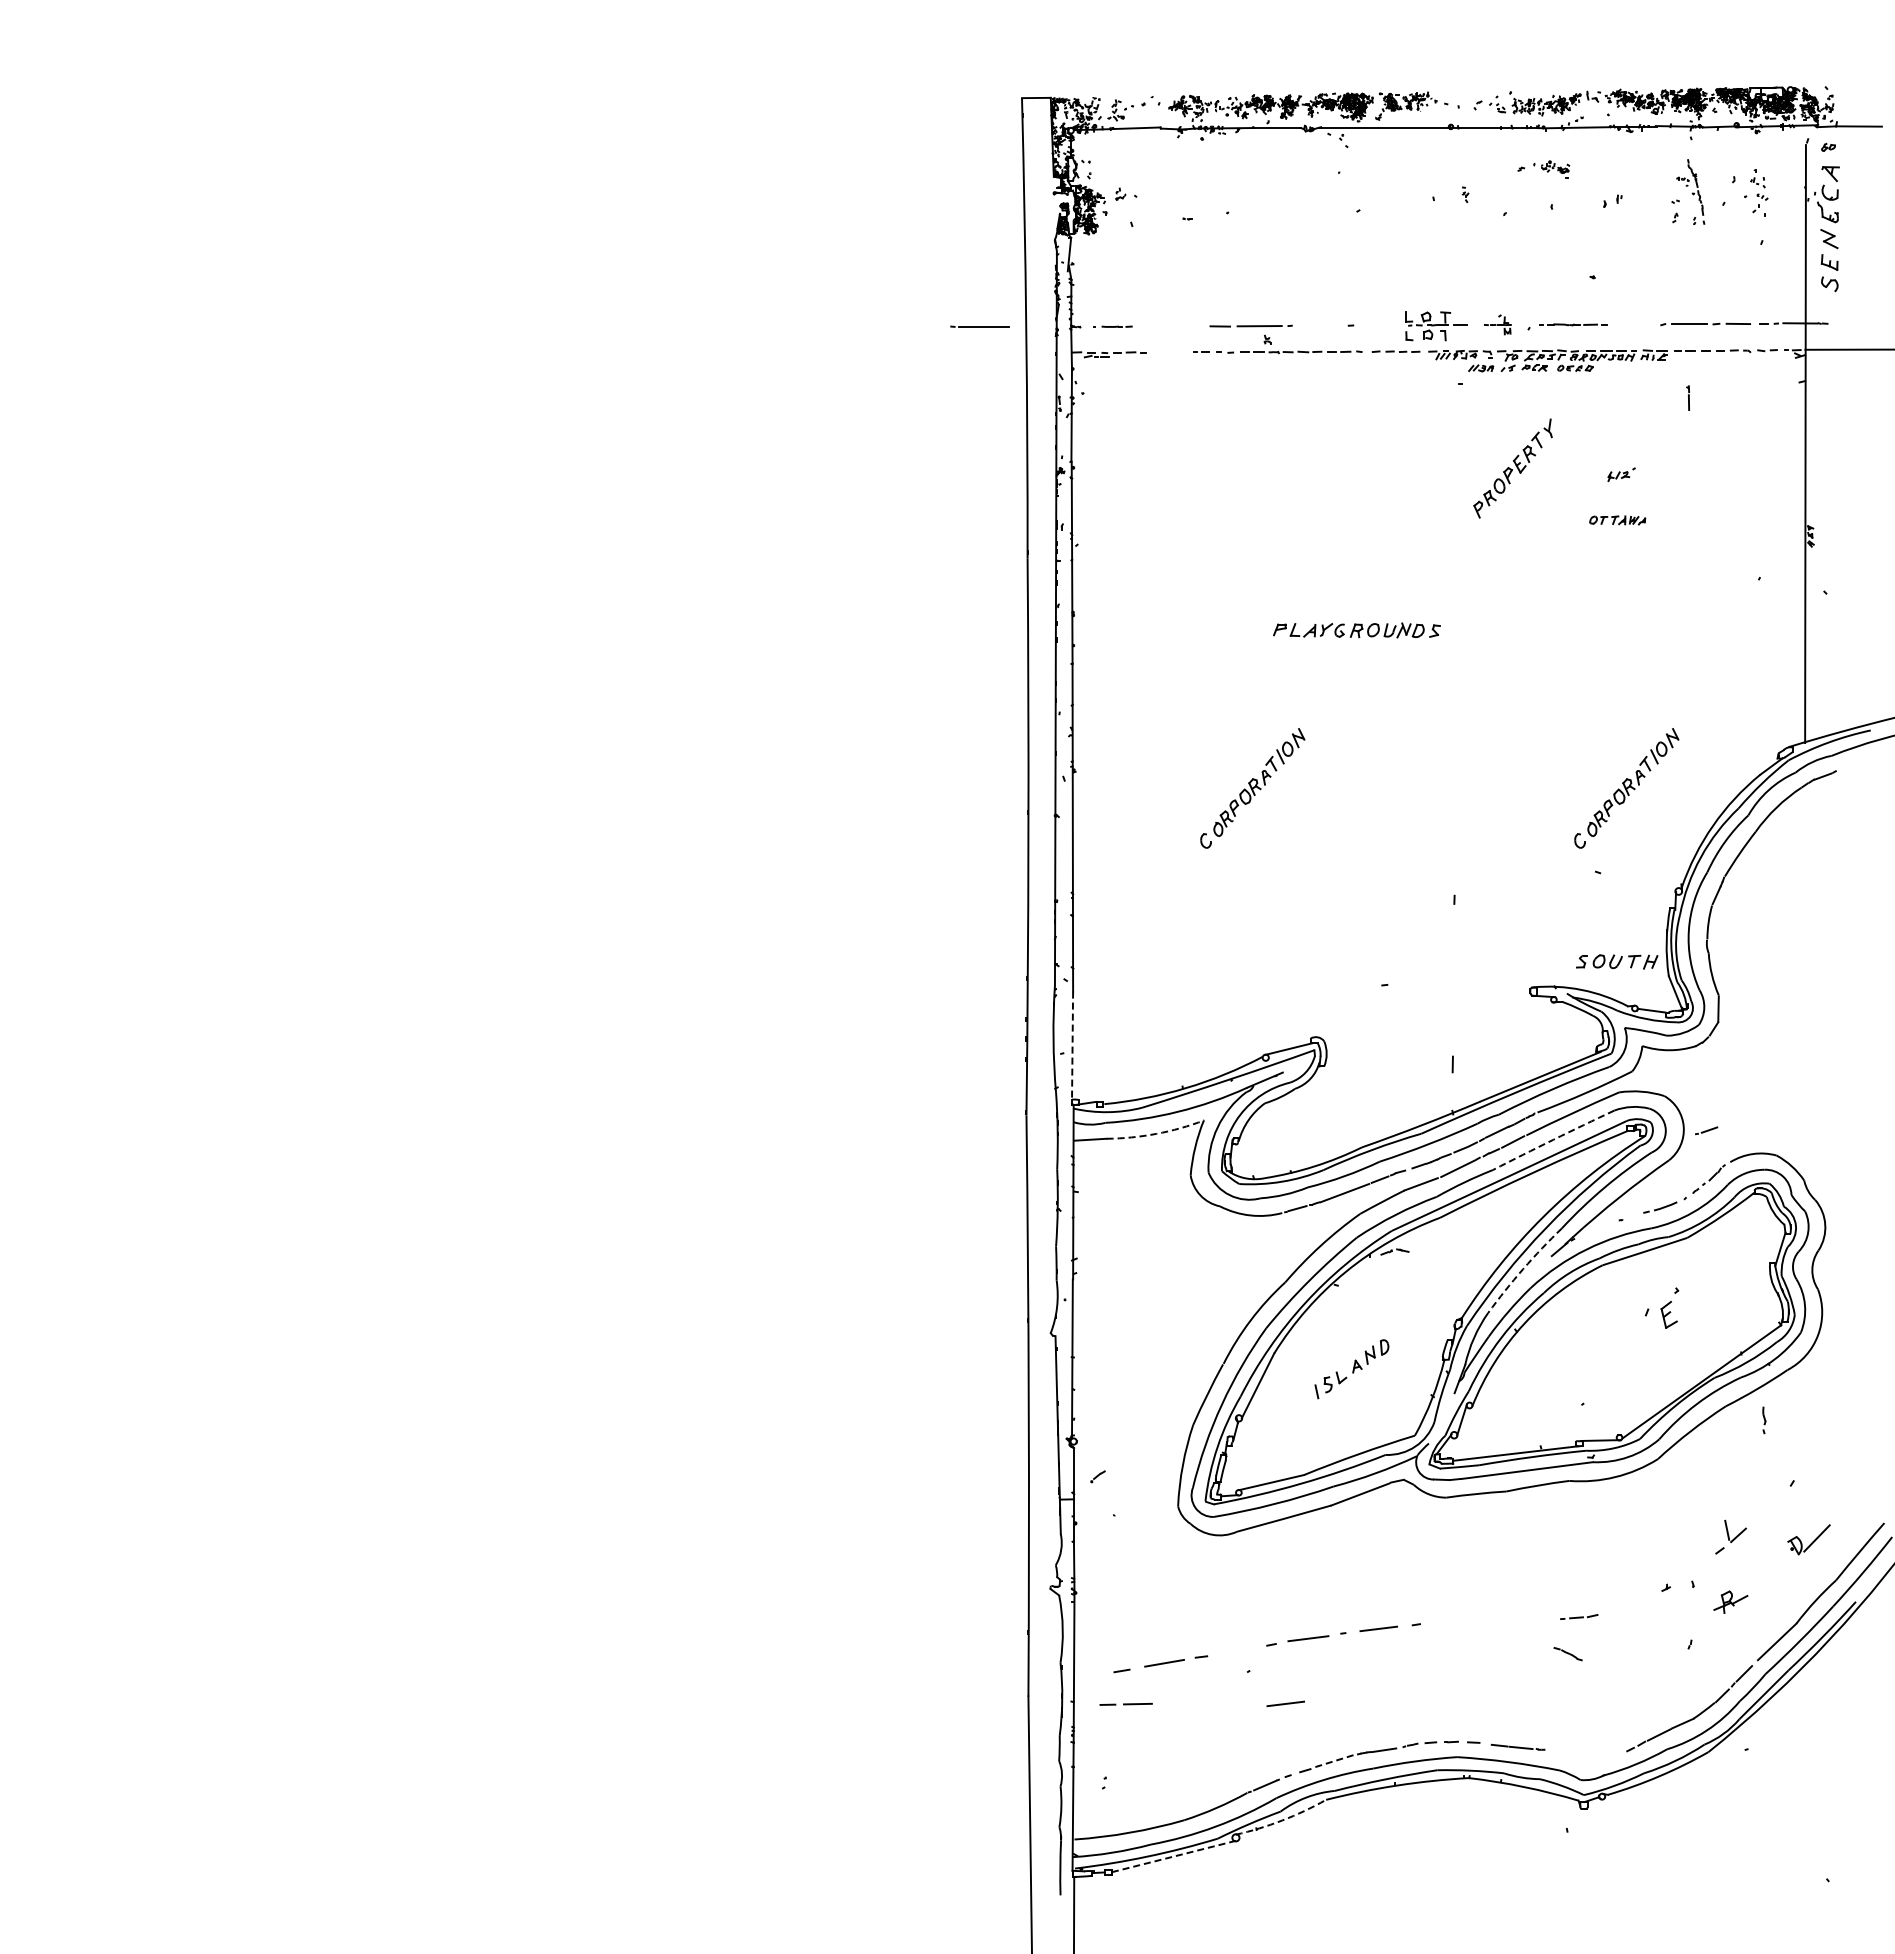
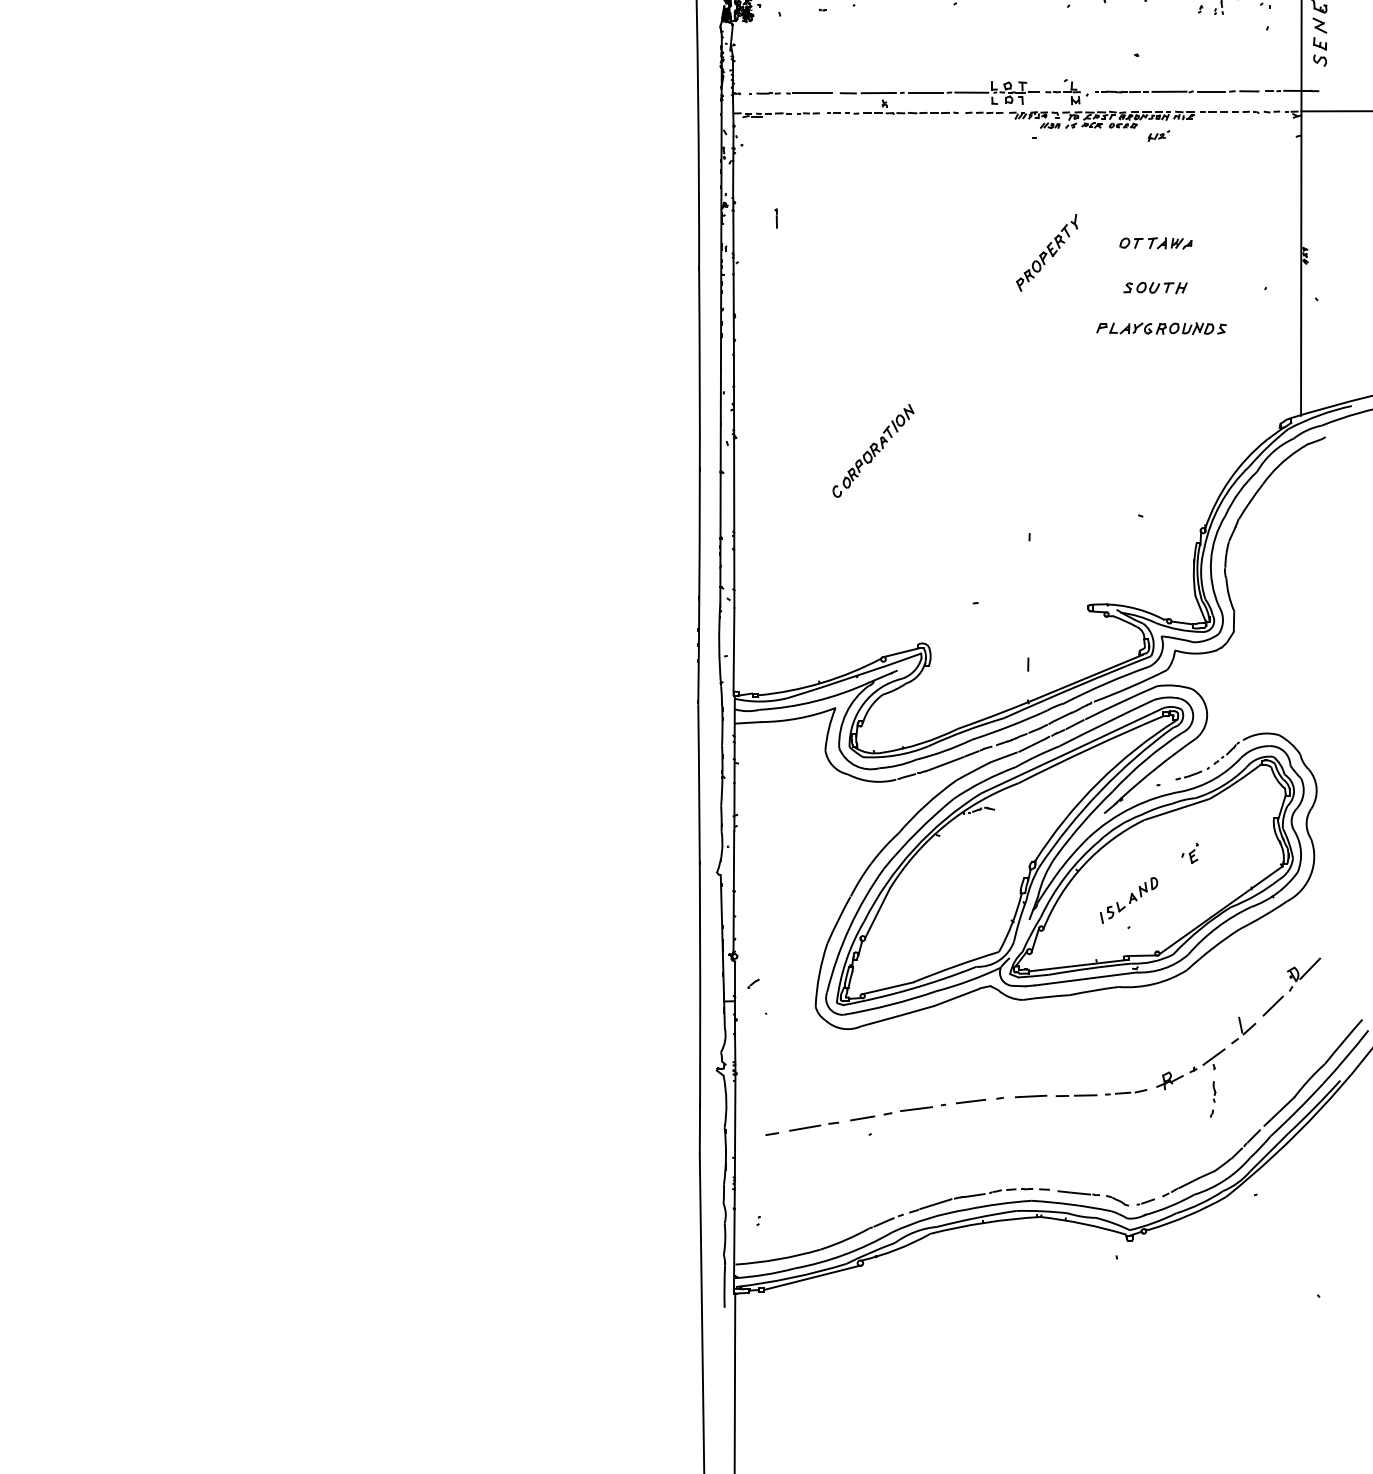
part: (1497, 324) -> (1062, 91), size x1.67
line: (1635, 324) -> (1169, 91), added
line: (1320, 325) -> (925, 92), added
line: (1379, 325) -> (971, 92), added
line: (979, 326) -> (809, 93), moved
line: (1168, 352) -> (808, 113), added
part: (1687, 397) -> (775, 217), moved
part: (1512, 468) -> (1046, 252), moved
part: (1621, 474) -> (1158, 135), moved
part: (1617, 520) -> (1155, 243), size x1.67
part: (1356, 630) -> (1161, 328), moved
part: (1626, 788) -> (1162, 450), removed
part: (1617, 961) -> (1155, 287), moved
line: (1072, 1046) -> (733, 650), dashed -> solid
line: (1706, 1130) -> (1145, 1201), moved
arc: (1156, 1133) -> (798, 718), dashed -> solid
arc: (1553, 1139) -> (1106, 722), dashed -> solid
arc: (1523, 1269) -> (1083, 823), dashed -> solid
part: (1661, 1308) -> (1189, 853), size x0.62
part: (1351, 1369) -> (1128, 900), moved
part: (1764, 1420) -> (1214, 1091), moved
line: (1768, 1505) -> (1272, 1006), added
part: (1808, 1539) -> (1303, 969), moved
line: (1692, 1571) -> (1213, 1057), added
part: (1730, 1601) -> (1169, 1080), moved
part: (1579, 1616) -> (1126, 1091), size x1.43
line: (1455, 1622) -> (1030, 1096), added
line: (1238, 1650) -> (862, 1118), added
line: (1567, 1654) -> (1117, 1201), moved
line: (1285, 1703) -> (898, 1159), removed
line: (1125, 1704) -> (1076, 1095), moved
line: (1332, 1761) -> (935, 1204), dashed -> solid
arc: (1282, 1820) -> (896, 1249), dashed -> solid
line: (1174, 1856) -> (812, 1277), dashed -> solid

